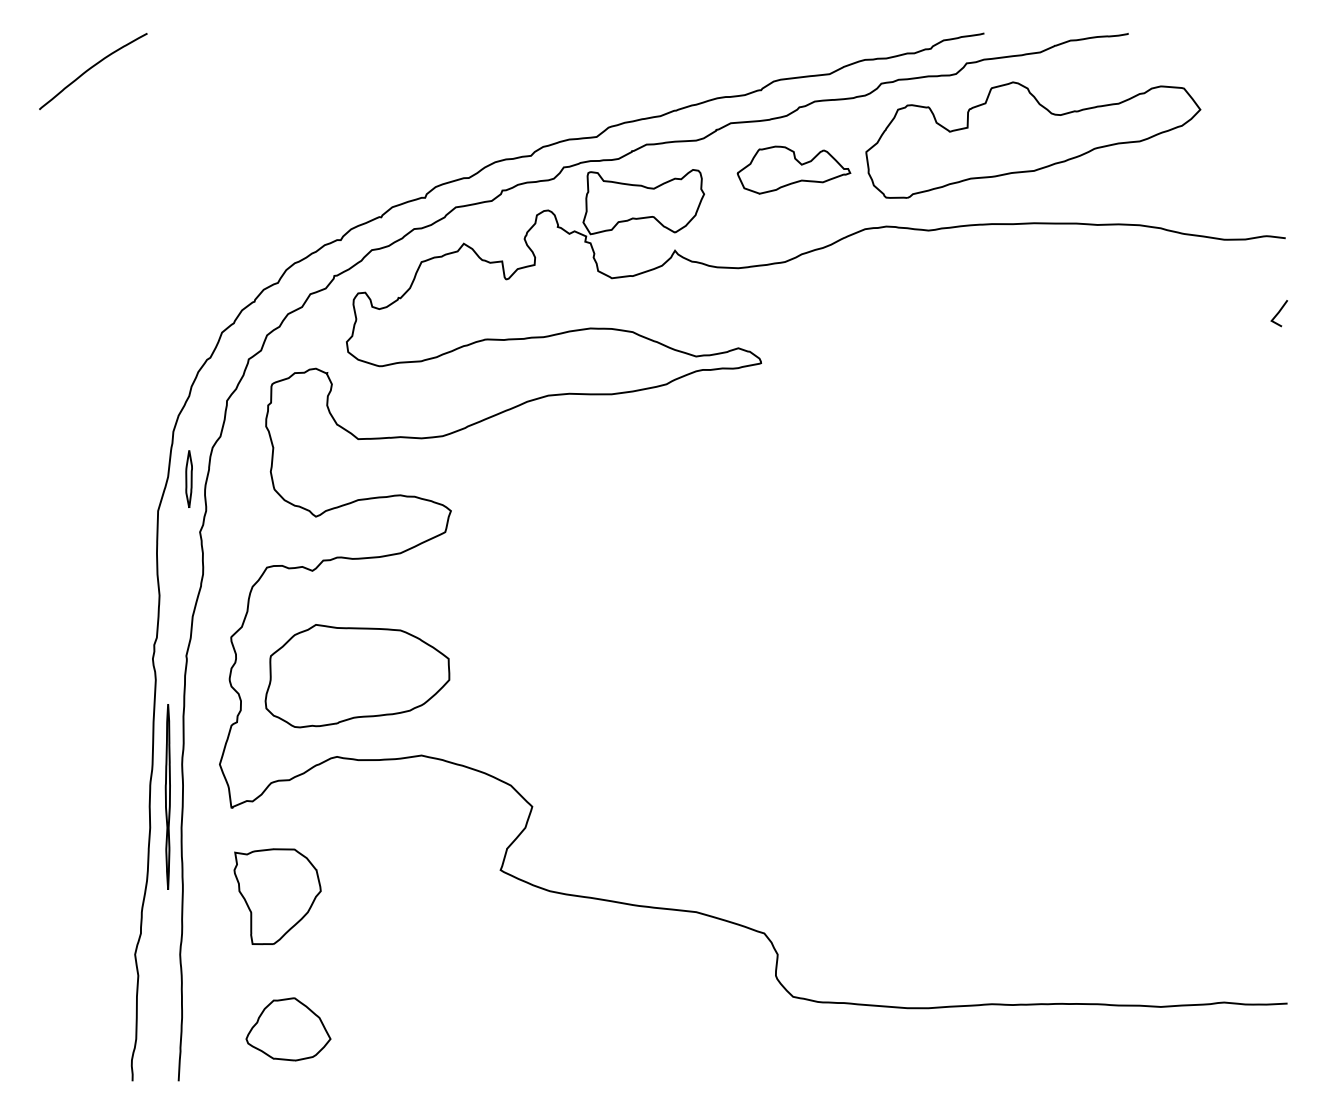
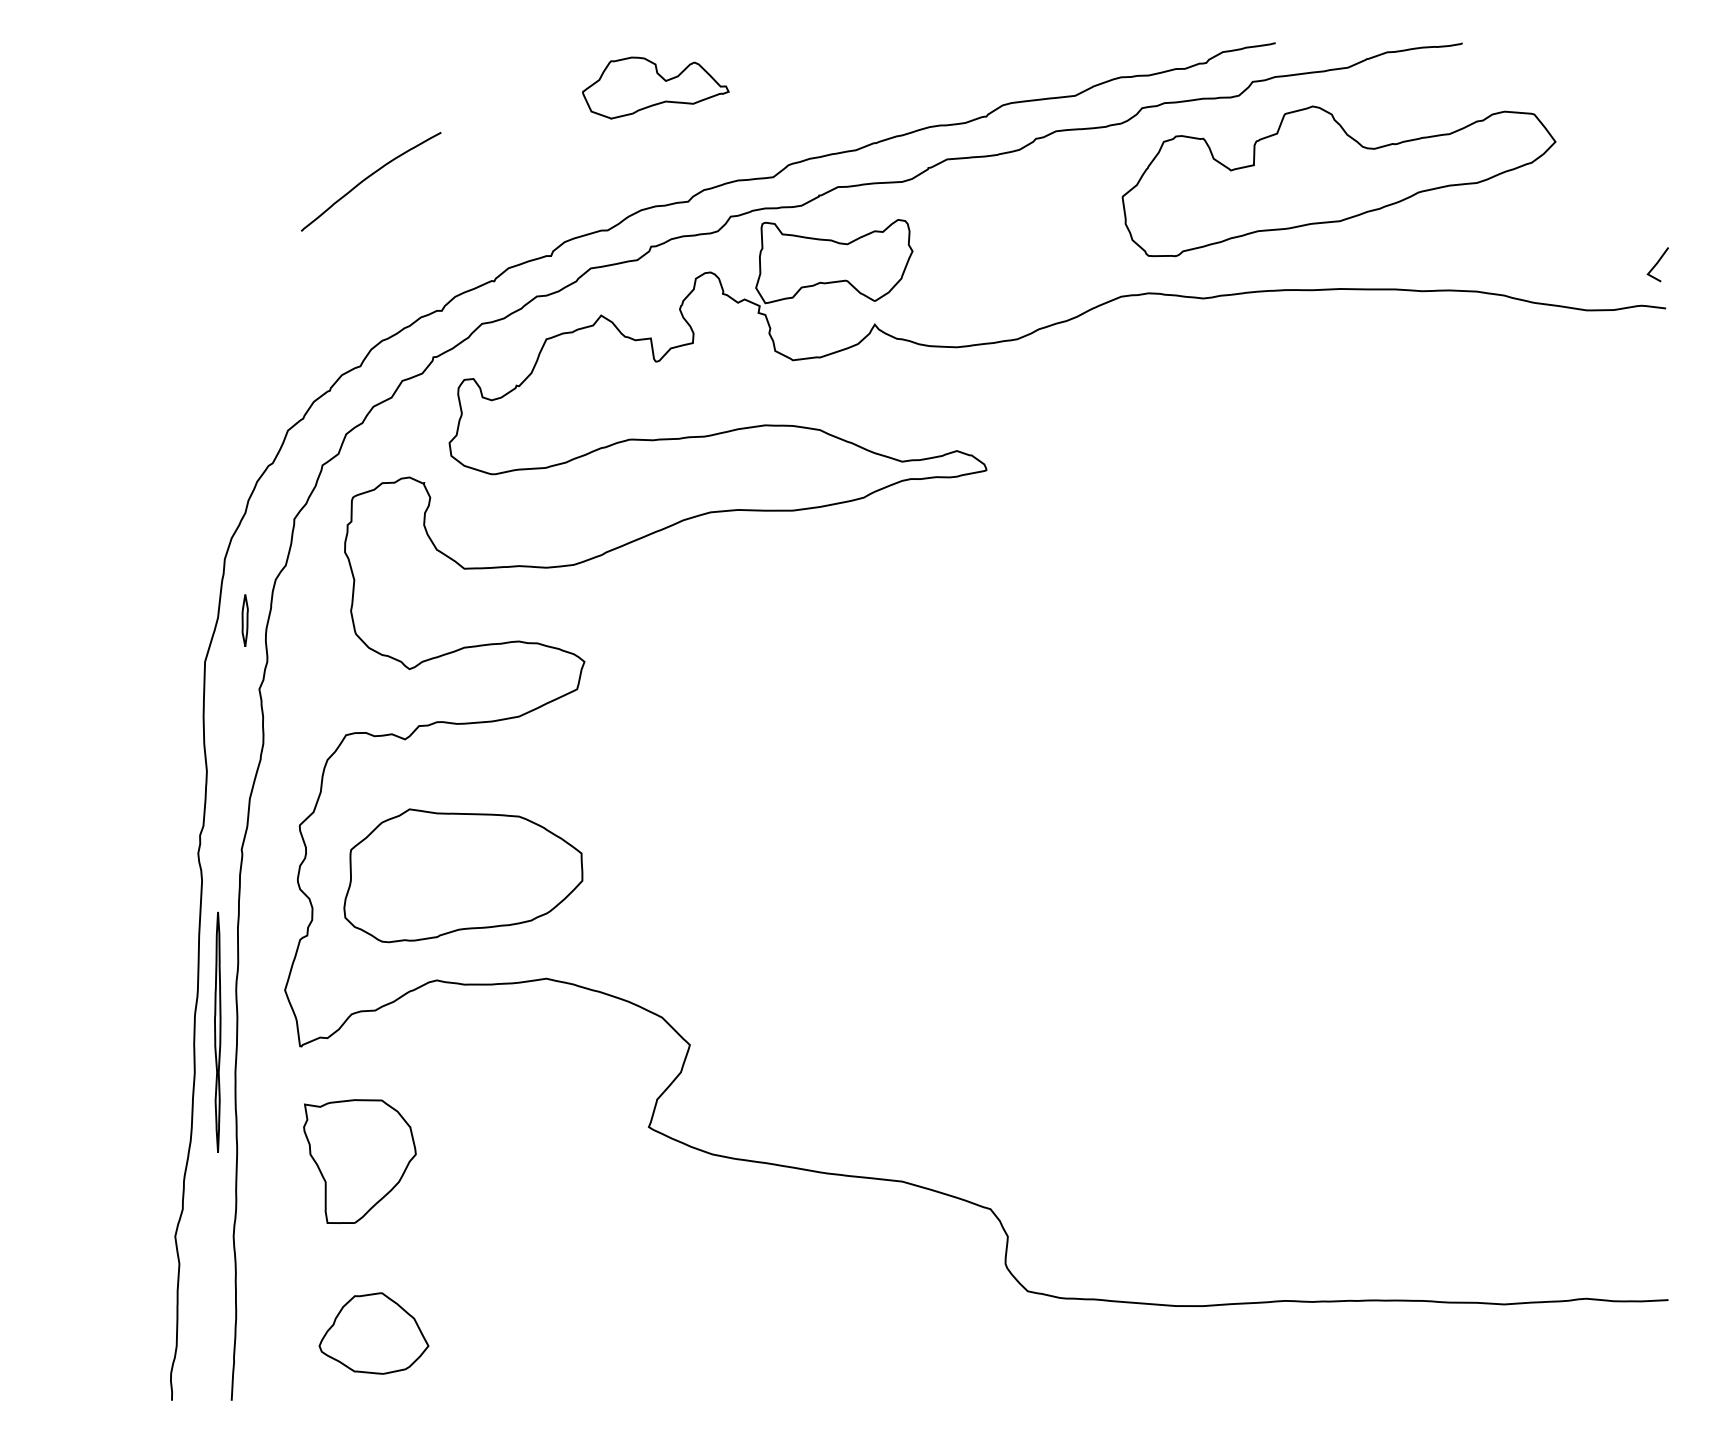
curve: (91, 68) -> (368, 177), moved
part: (793, 169) -> (655, 87), moved
line: (1278, 313) -> (1656, 264), moved
part: (188, 478) -> (244, 619), size x0.7

